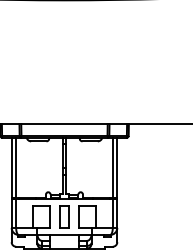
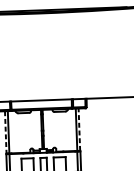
line: (117, 167) -> (79, 129), solid -> dashed
line: (11, 168) -> (5, 132), solid -> dashed

